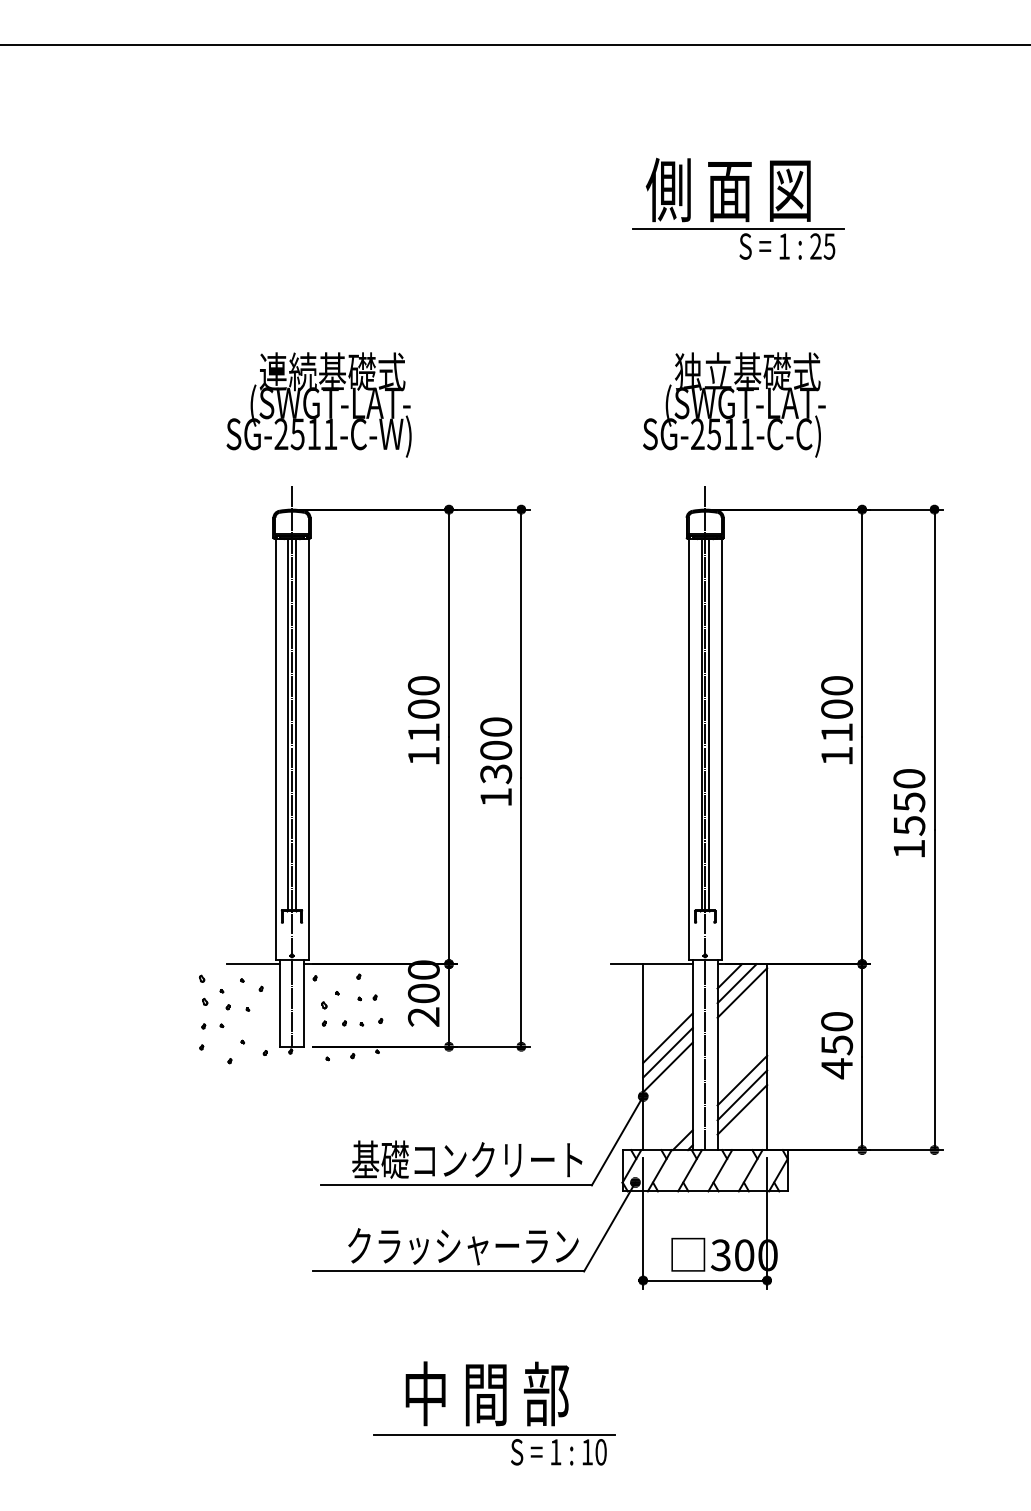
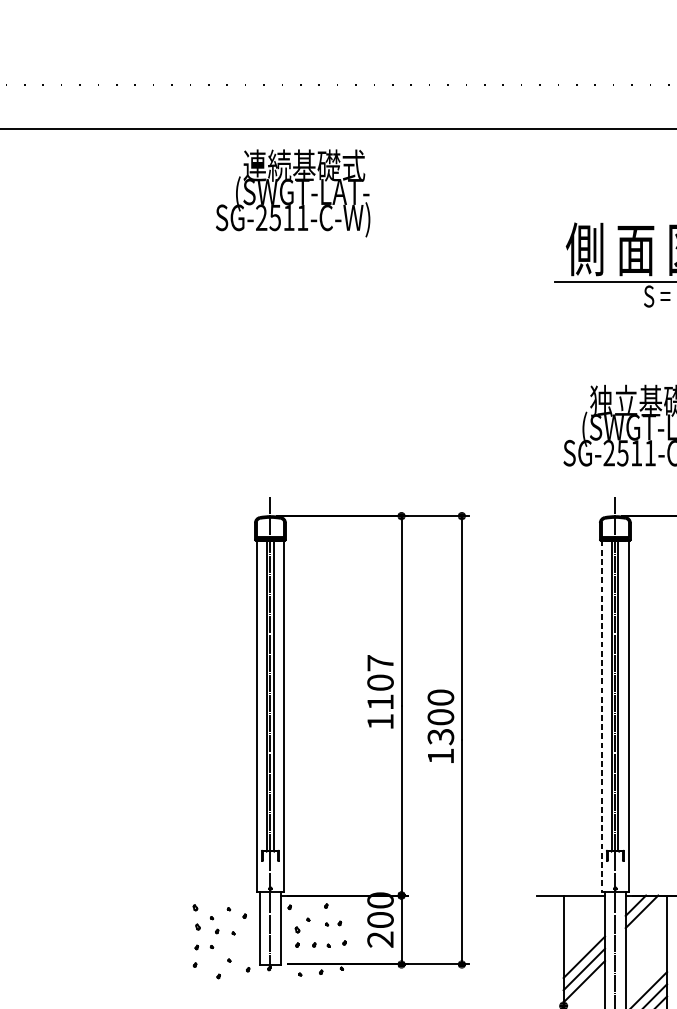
text: (318, 404) -> (292, 192), moved
text: (423, 685) -> (380, 662), 1100 -> 1107
line: (688, 749) -> (601, 716), solid -> dashed
line: (252, 964) -> (237, 895), removed
line: (742, 992) -> (646, 919), removed

